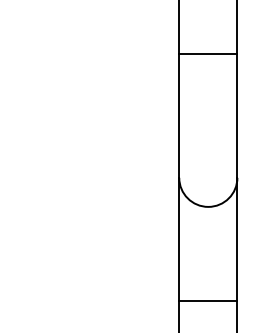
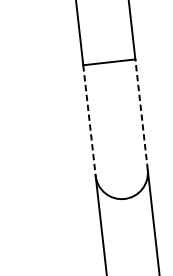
line: (179, 116) -> (89, 120), solid -> dashed
line: (237, 116) -> (141, 115), solid -> dashed

